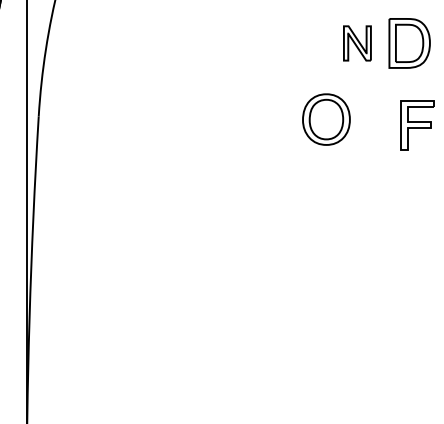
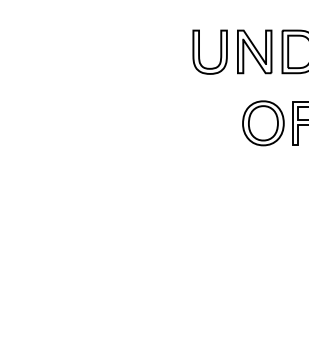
part: (294, 43) -> (199, 51), added
part: (357, 43) -> (254, 51), size x1.43
part: (326, 119) -> (263, 123), moved

